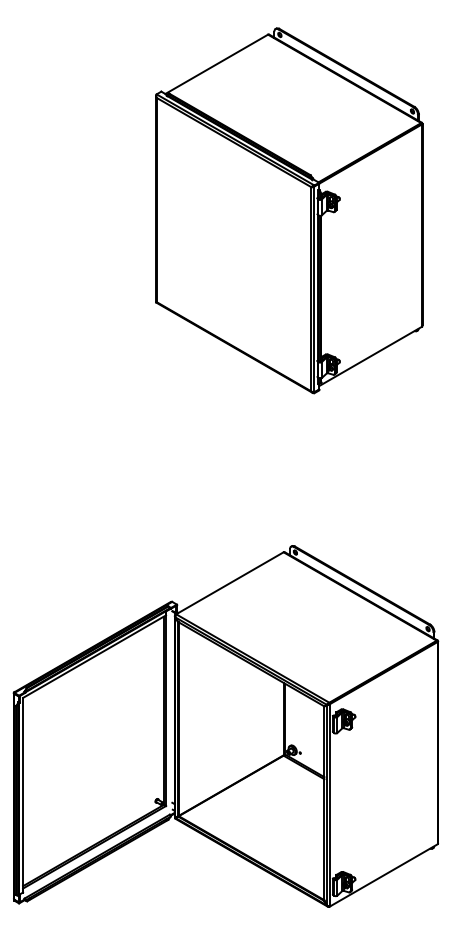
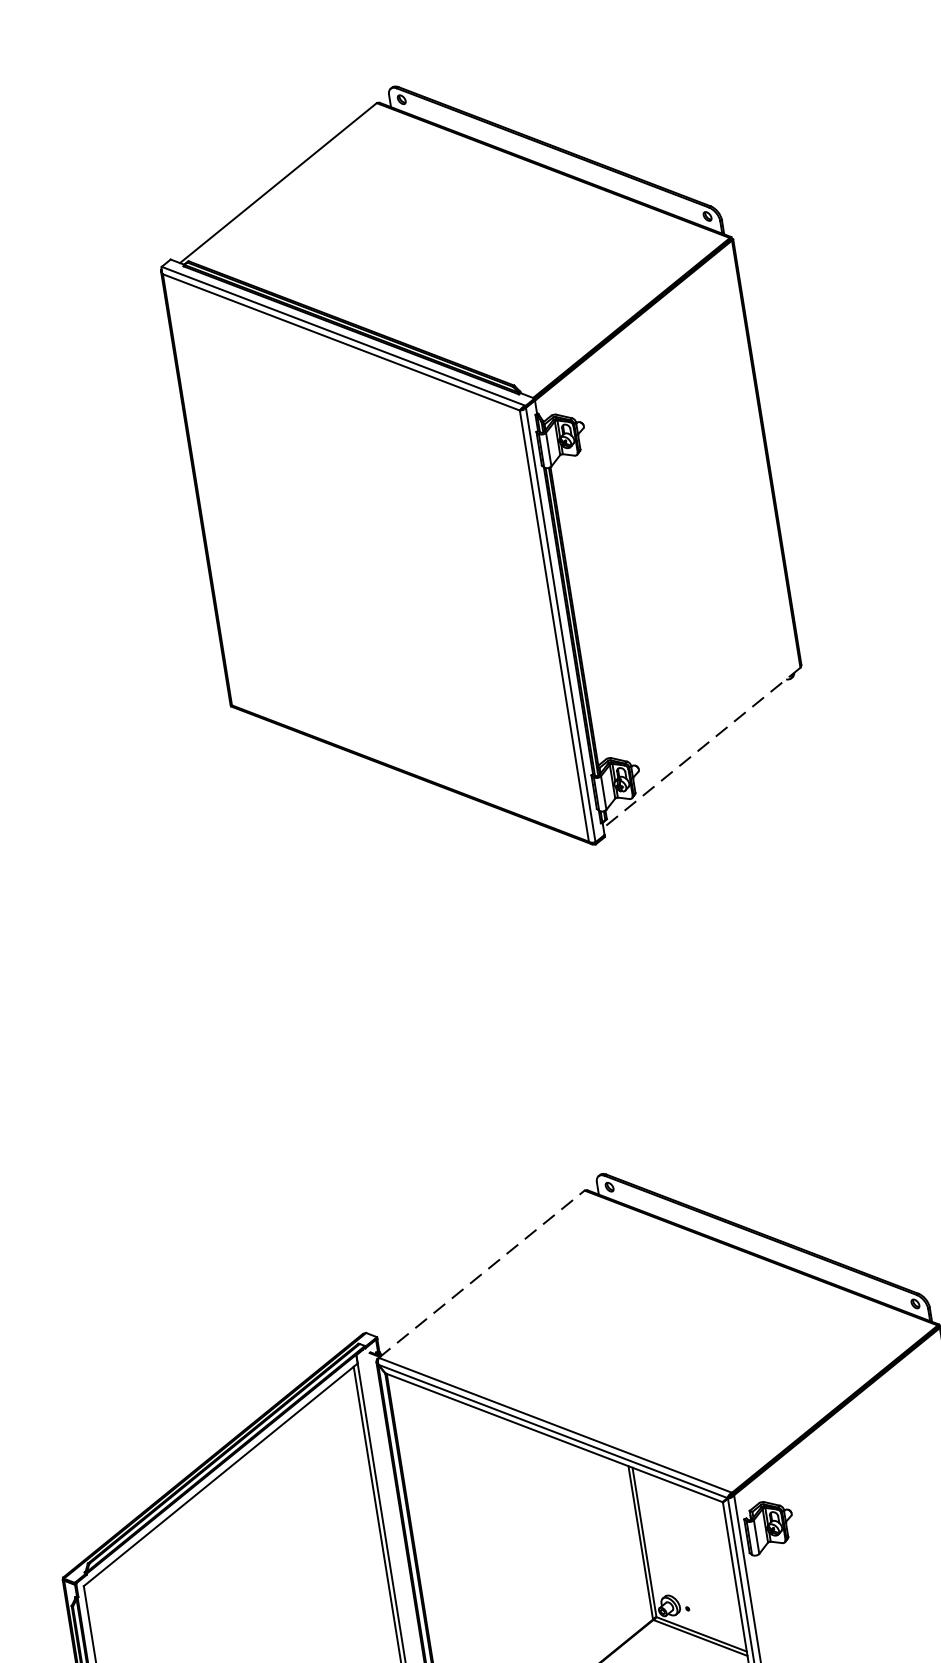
line: (370, 356) -> (701, 747), solid -> dashed
line: (230, 583) -> (483, 1274), solid -> dashed

